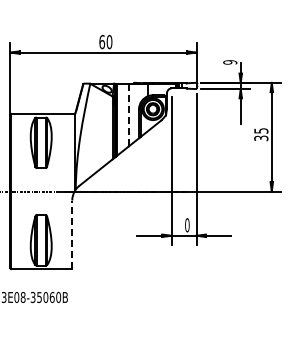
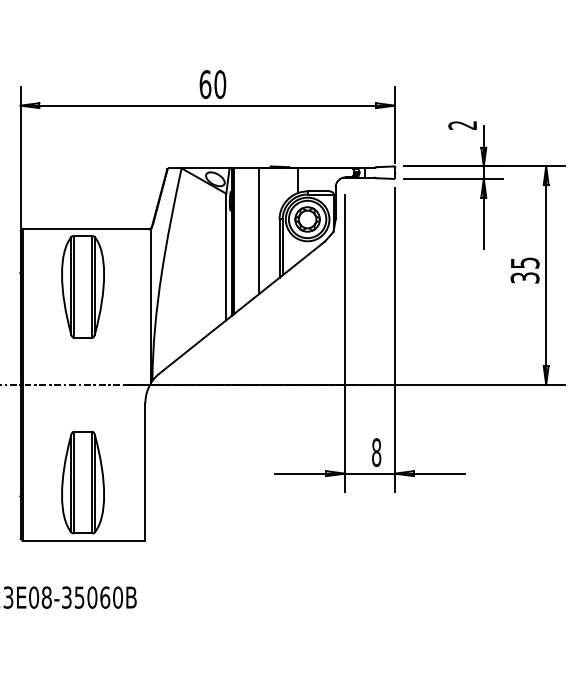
text: (230, 62) -> (463, 125), 9 -> 2
line: (128, 115) -> (258, 232), dashed -> solid
text: (187, 225) -> (376, 452), 0 -> 8
line: (72, 234) -> (145, 471), dashed -> solid

